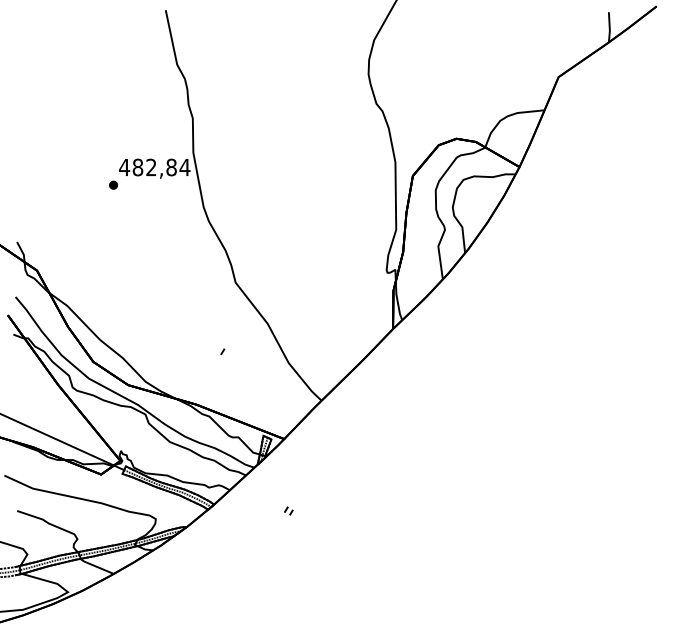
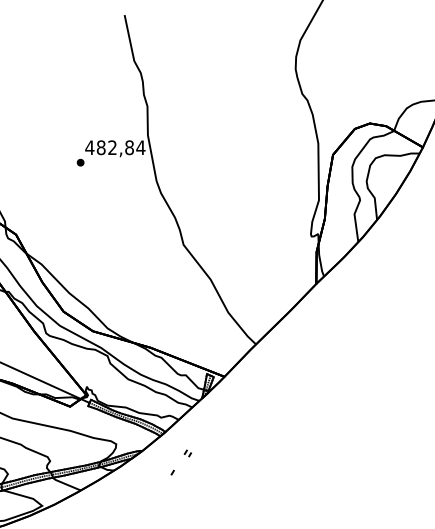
line: (222, 351) -> (172, 472), moved
part: (288, 510) -> (187, 453), moved

